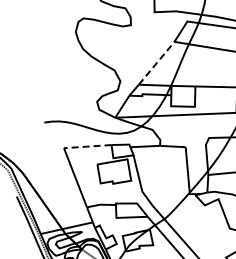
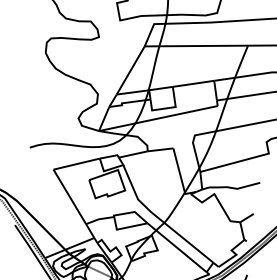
line: (156, 63) -> (130, 70), dashed -> solid
line: (87, 146) -> (76, 164), dashed -> solid

